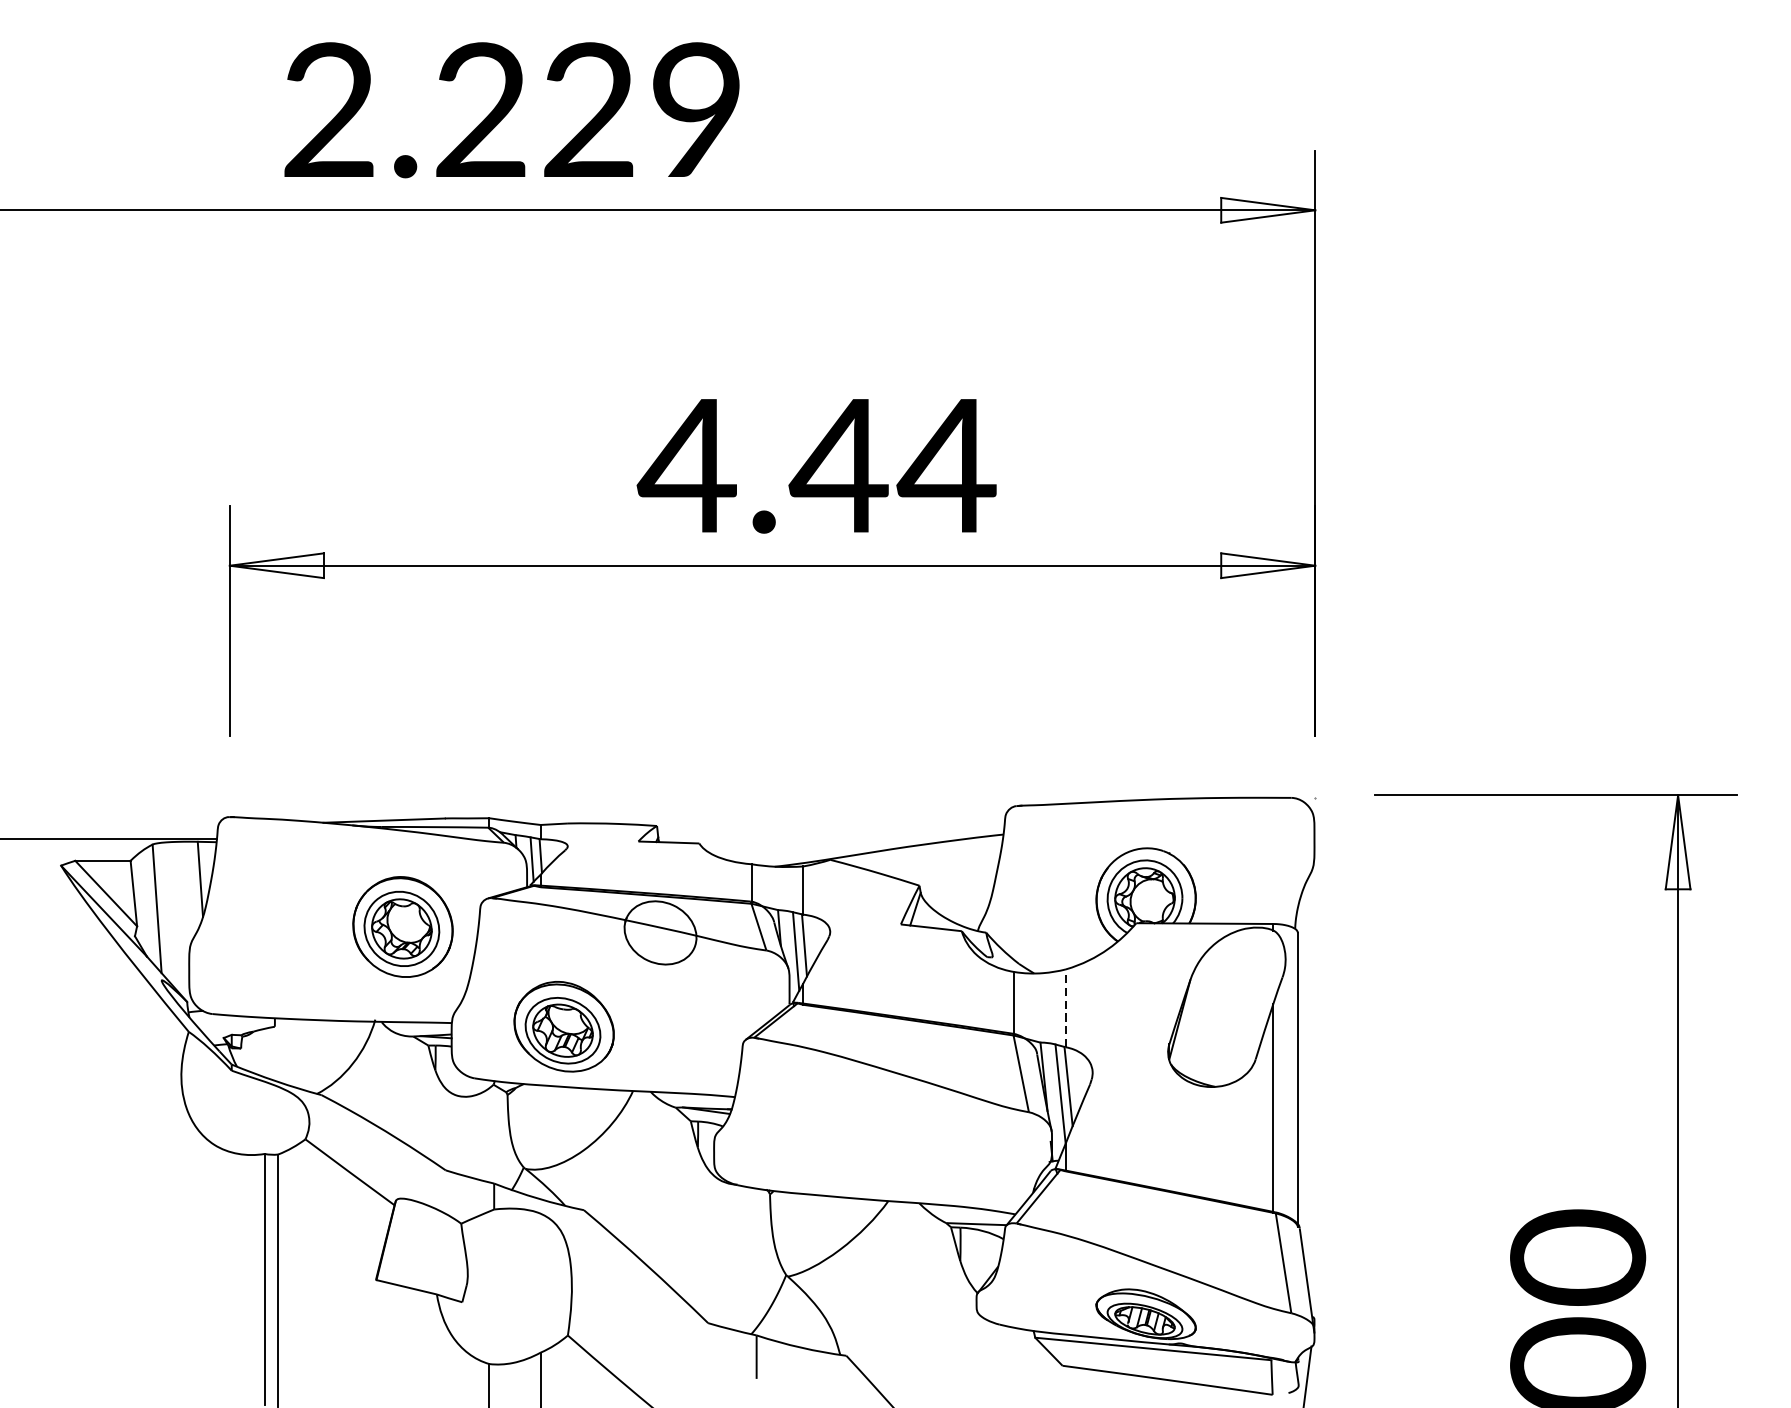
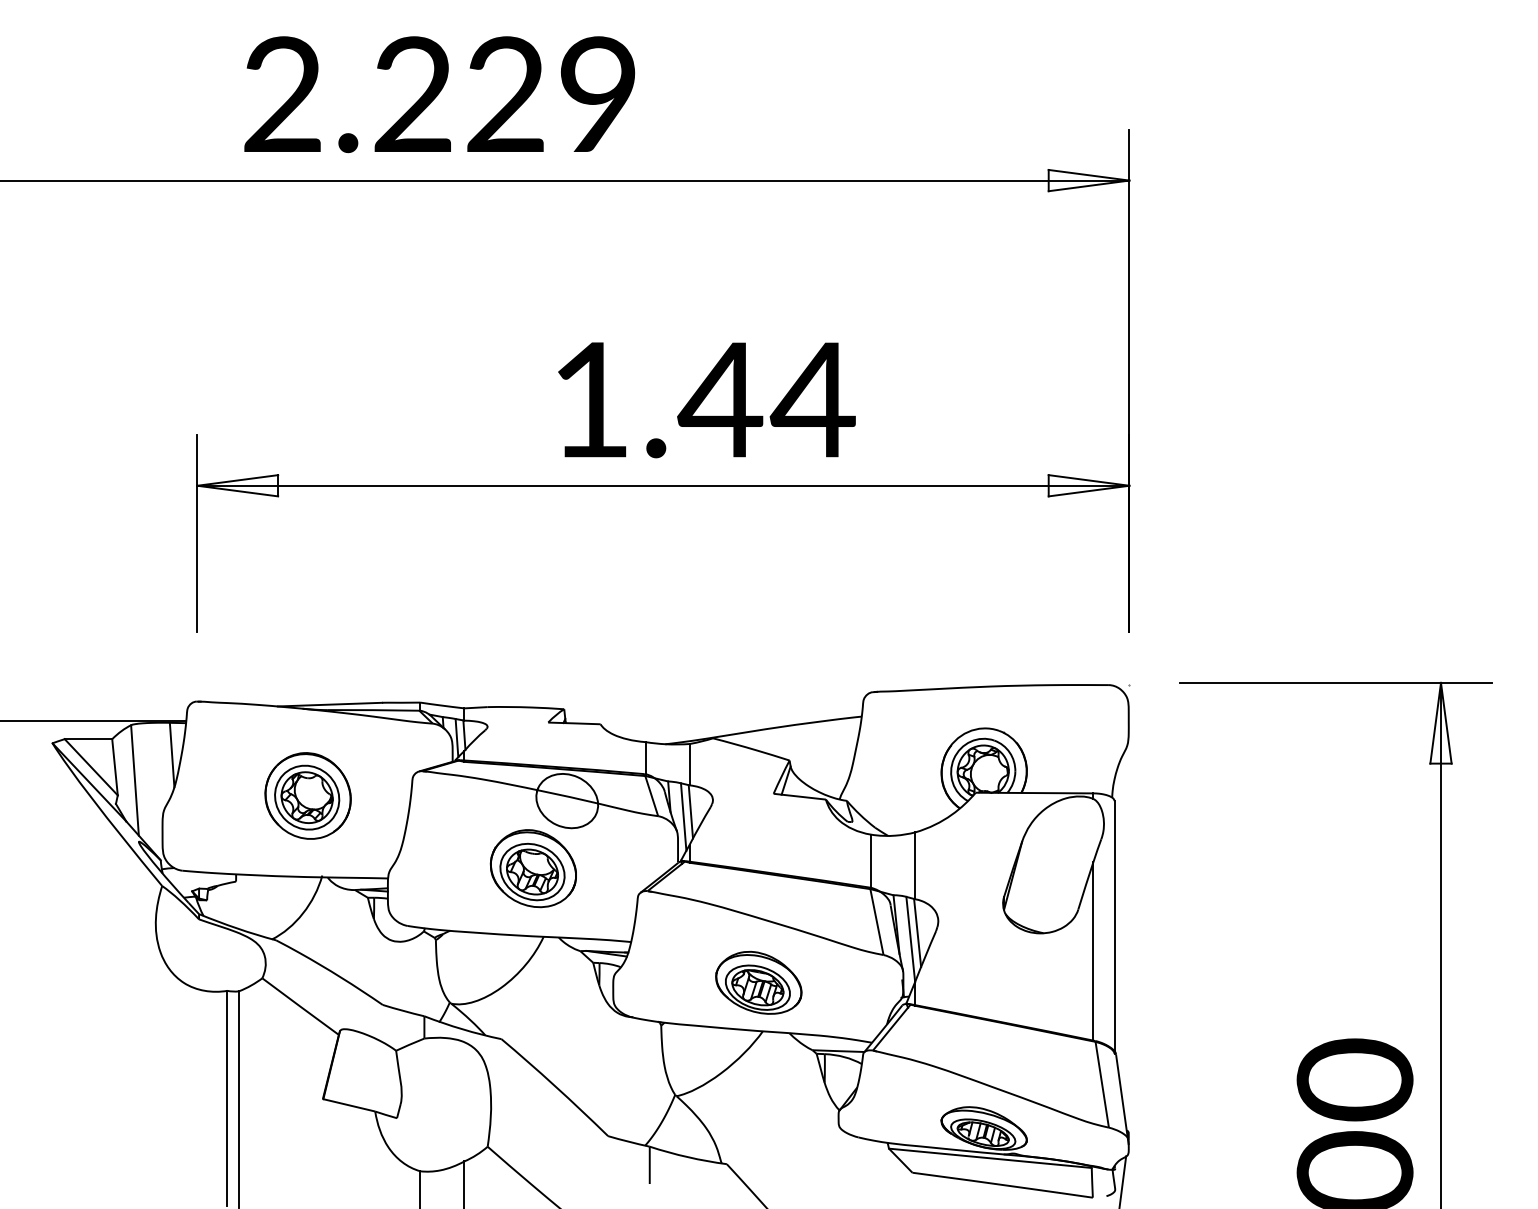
text: (686, 465) -> (589, 399), 4.44 -> 1.44
part: (402, 926) -> (307, 795), moved
line: (1066, 1007) -> (915, 865), dashed -> solid
part: (563, 1026) -> (532, 868), moved
part: (883, 1144) -> (758, 982), added

